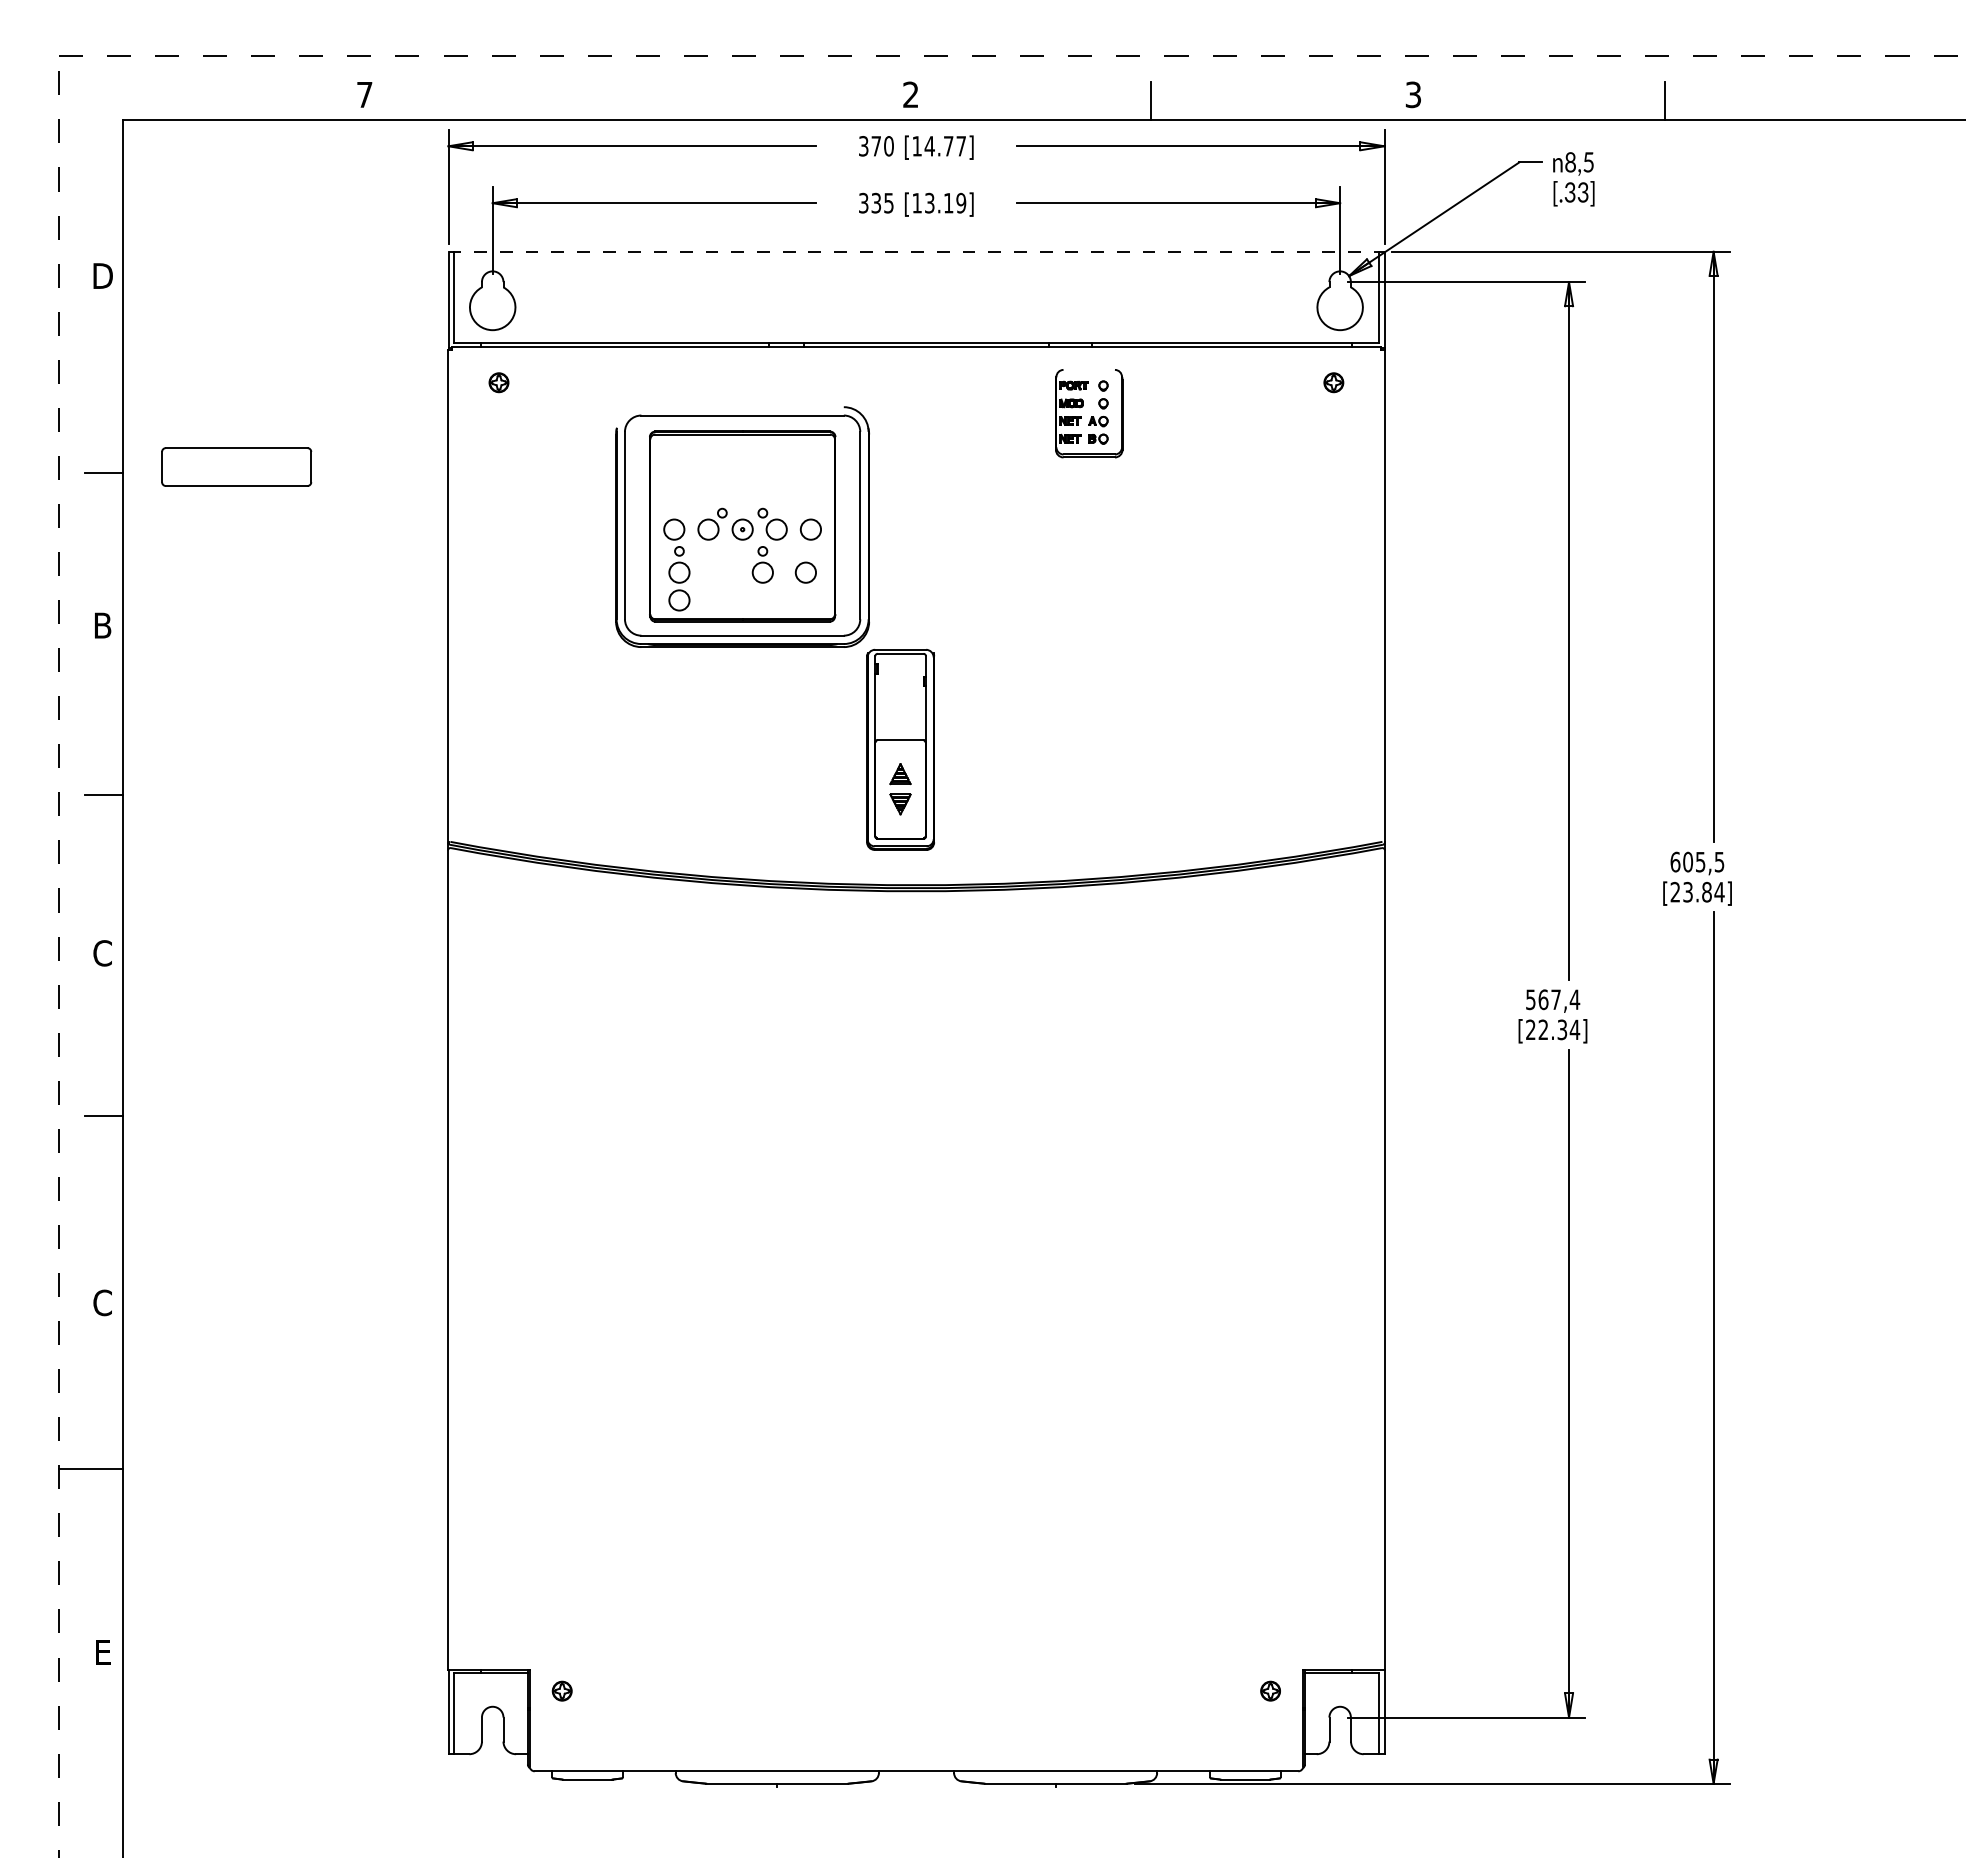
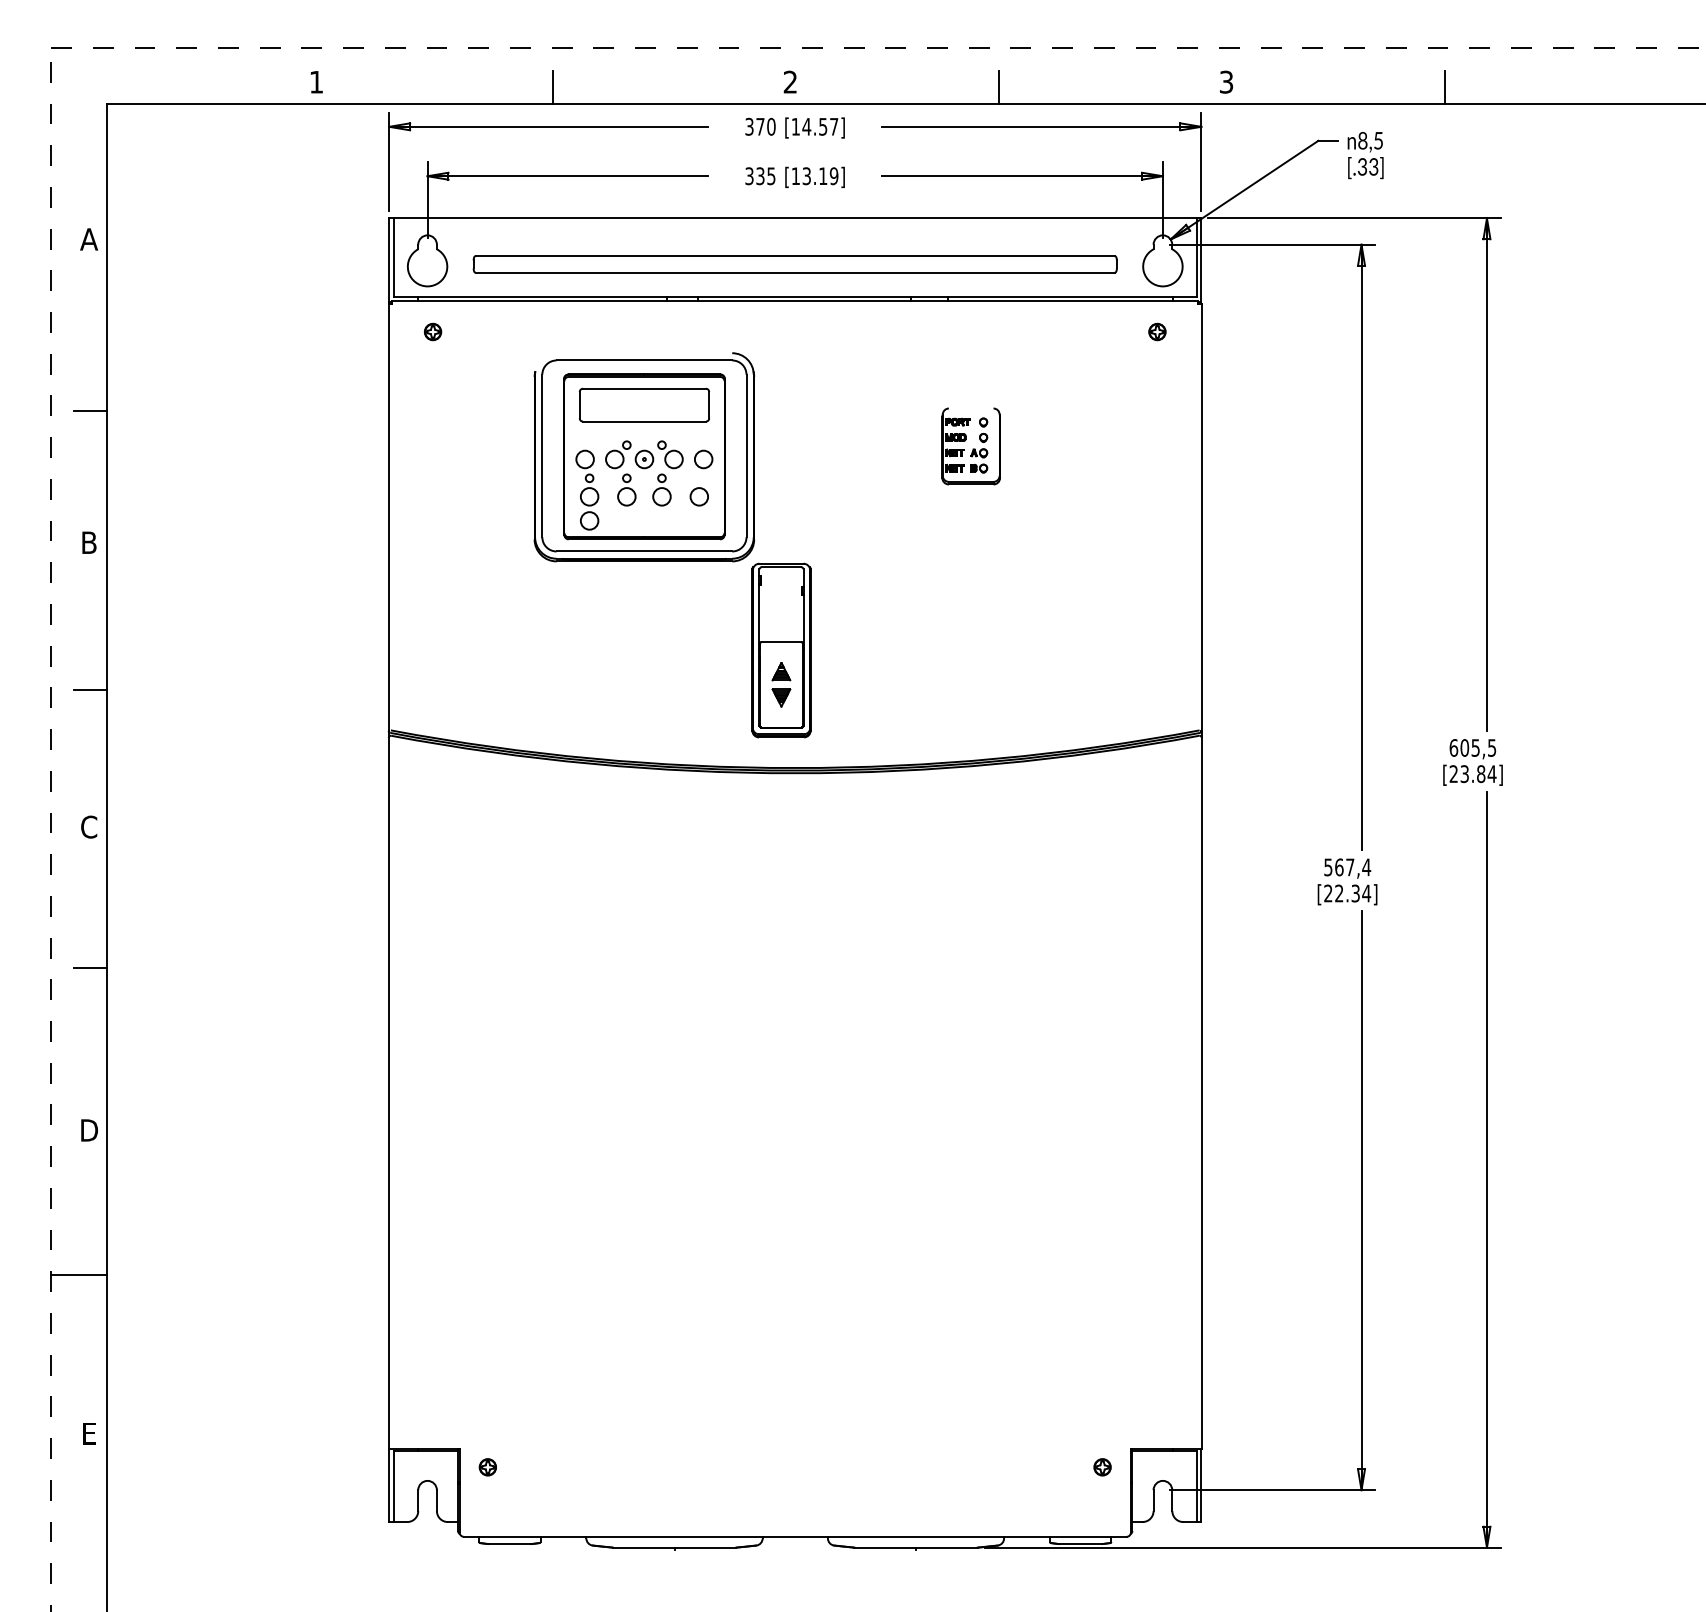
text: (364, 94) -> (316, 81), 7 -> 1
line: (637, 100) -> (553, 87), added
text: (948, 146) -> (823, 127), [14.77] -> [14.57]
line: (916, 251) -> (795, 218), dashed -> solid
text: (102, 275) -> (88, 238), D -> A
part: (916, 304) -> (795, 264), added
part: (1089, 413) -> (971, 446), moved
part: (236, 466) -> (644, 404), moved
part: (722, 564) -> (626, 489), added
text: (102, 1302) -> (88, 1130), C -> D

